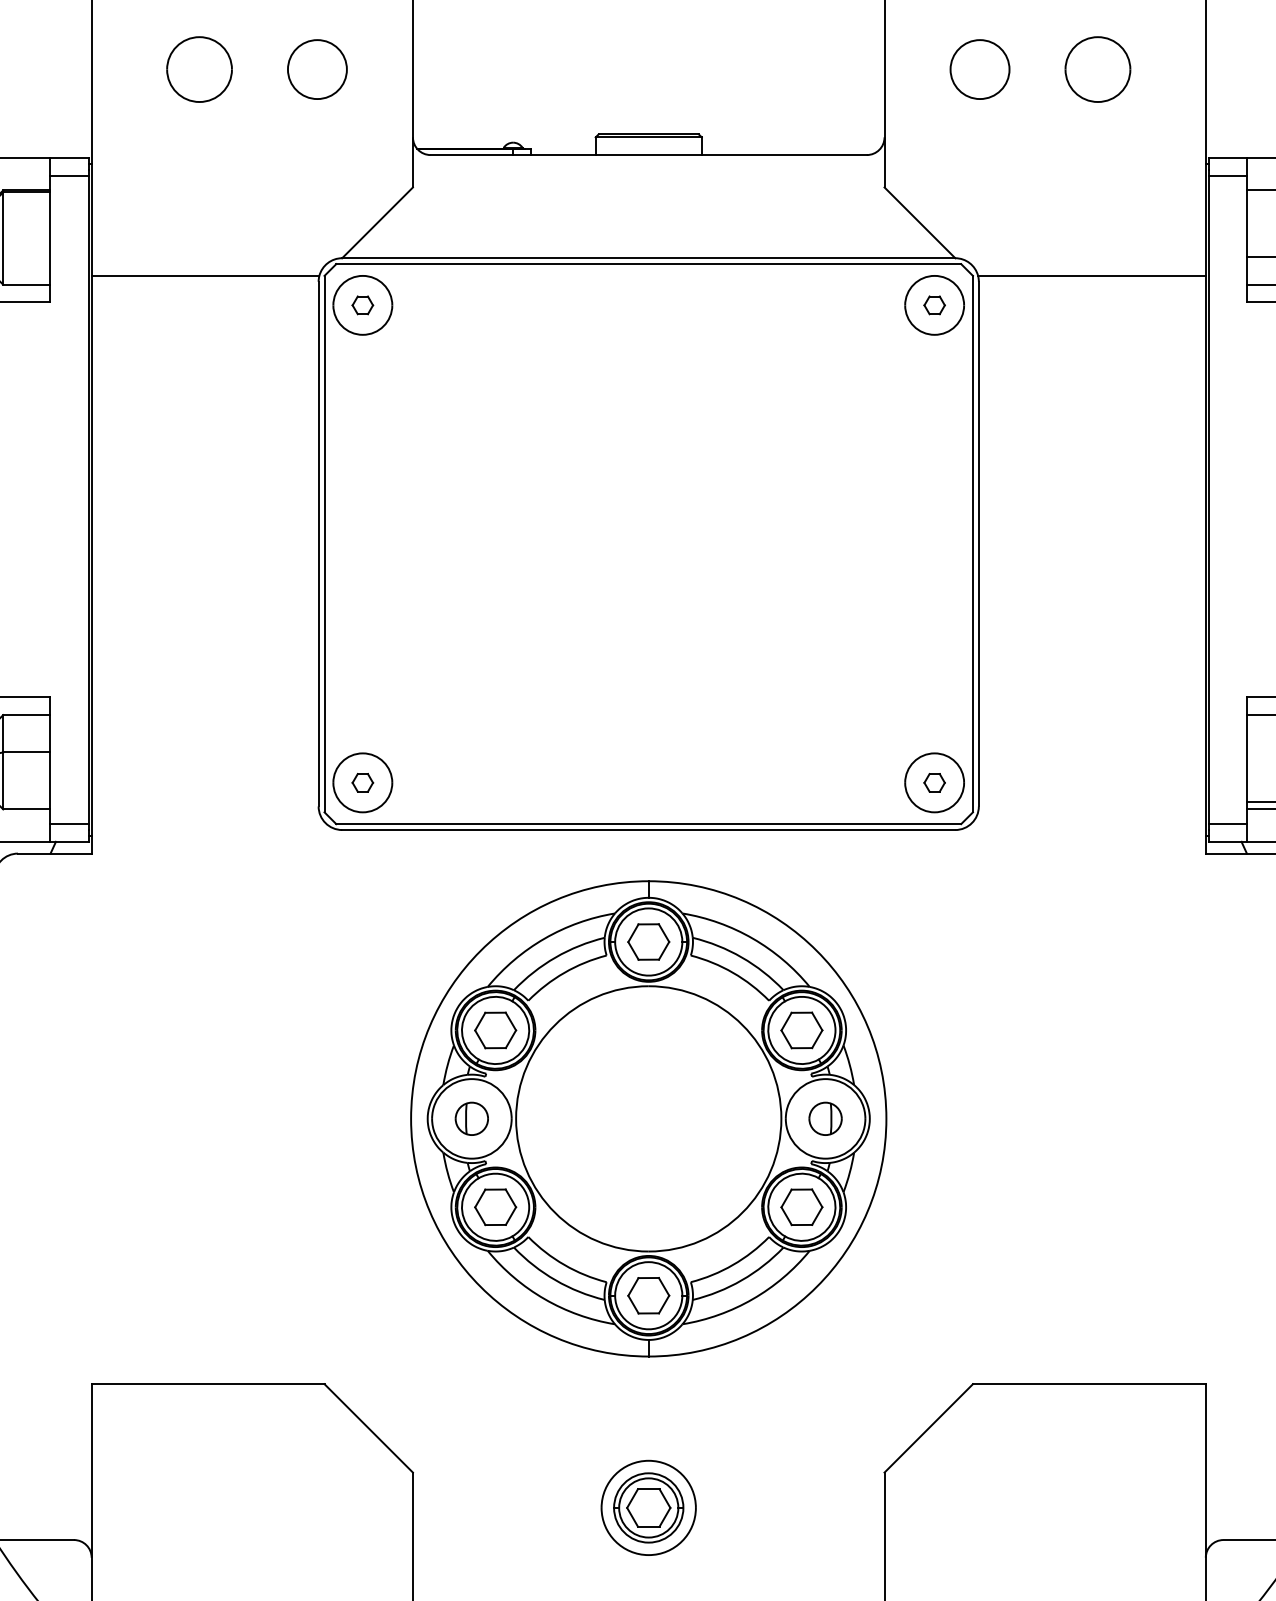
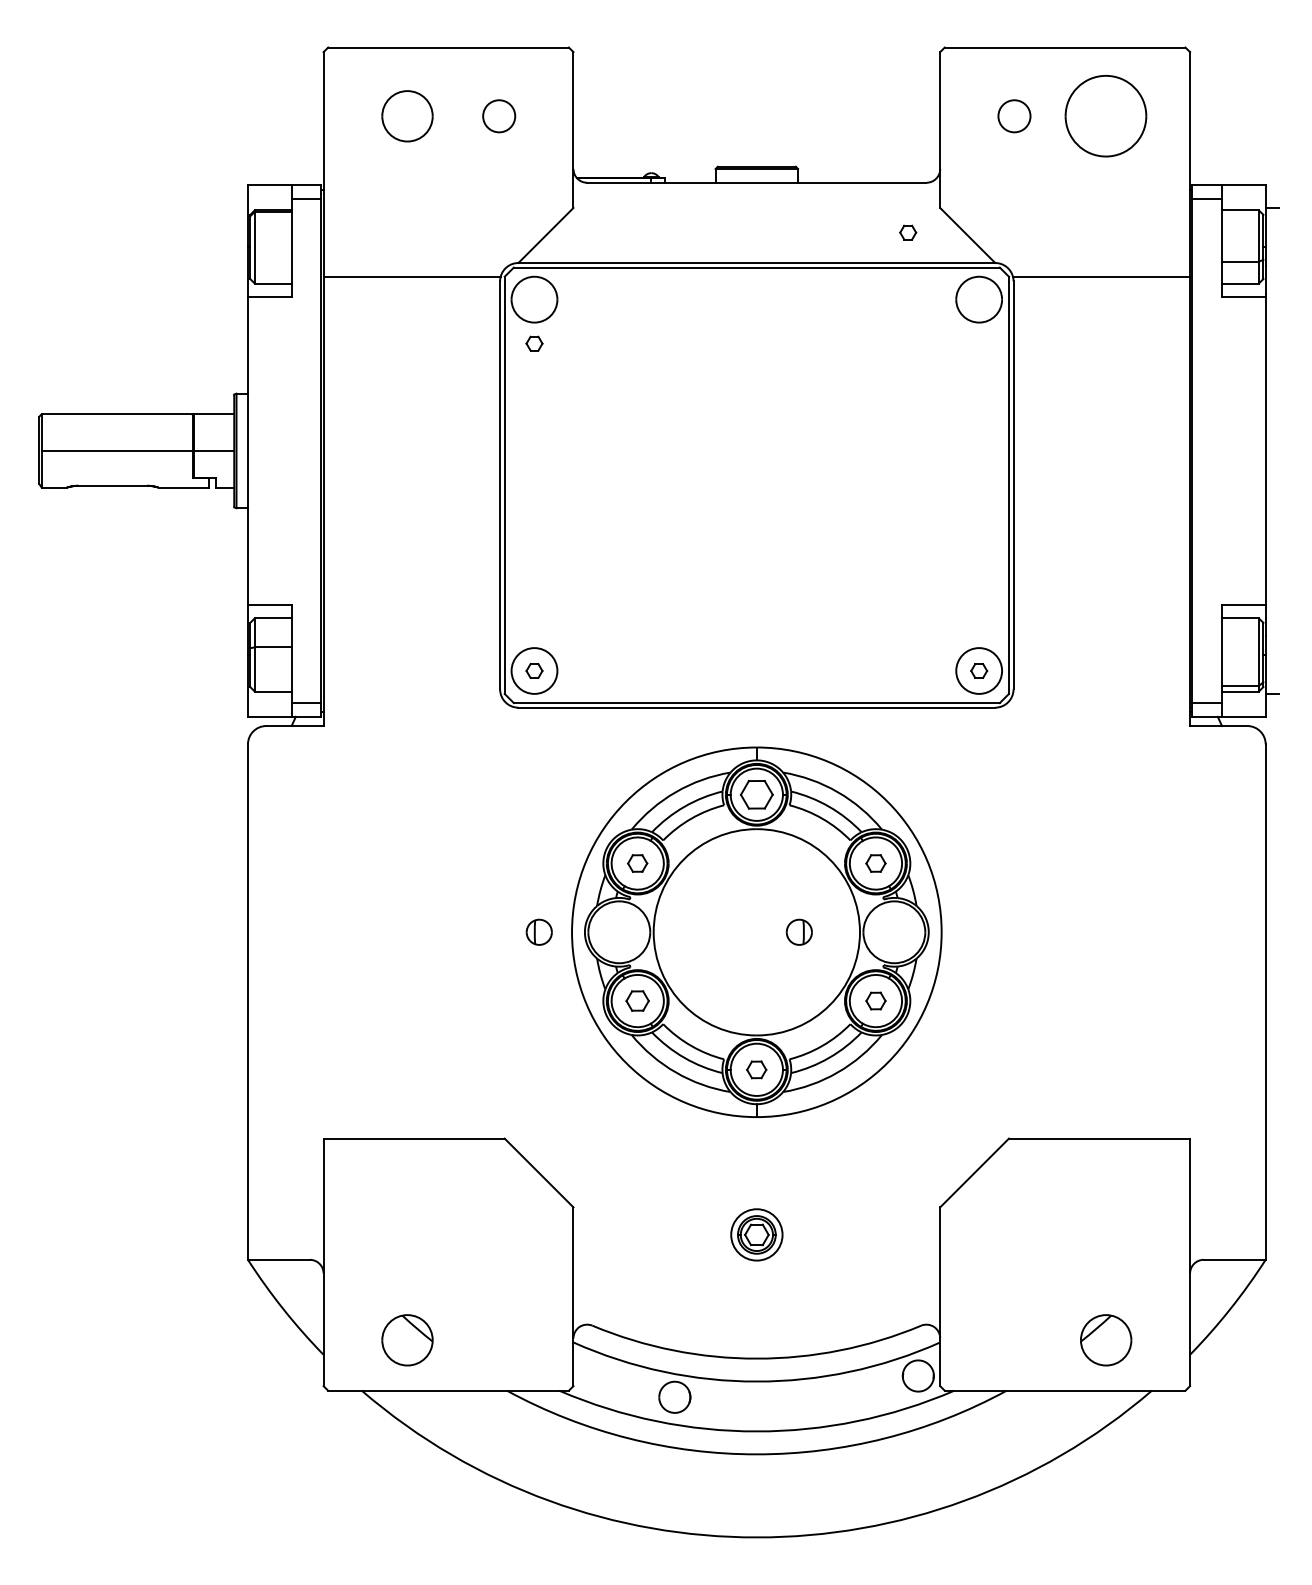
circle: (317, 69) -> (499, 116), size x0.7
circle: (980, 69) -> (1014, 116), size x0.7
part: (1098, 69) -> (1106, 116), size x1.6
part: (362, 305) -> (534, 343), moved
part: (935, 305) -> (908, 232), moved
part: (495, 1030) -> (637, 863), size x0.6
part: (801, 1030) -> (875, 863), size x0.6
part: (470, 1117) -> (538, 931), moved
part: (824, 1117) -> (798, 931), moved
part: (495, 1206) -> (637, 1000), size x0.7
part: (801, 1206) -> (875, 1000), size x0.6
part: (648, 1295) -> (756, 1069), size x0.6
part: (648, 1507) -> (756, 1234), size x0.7

